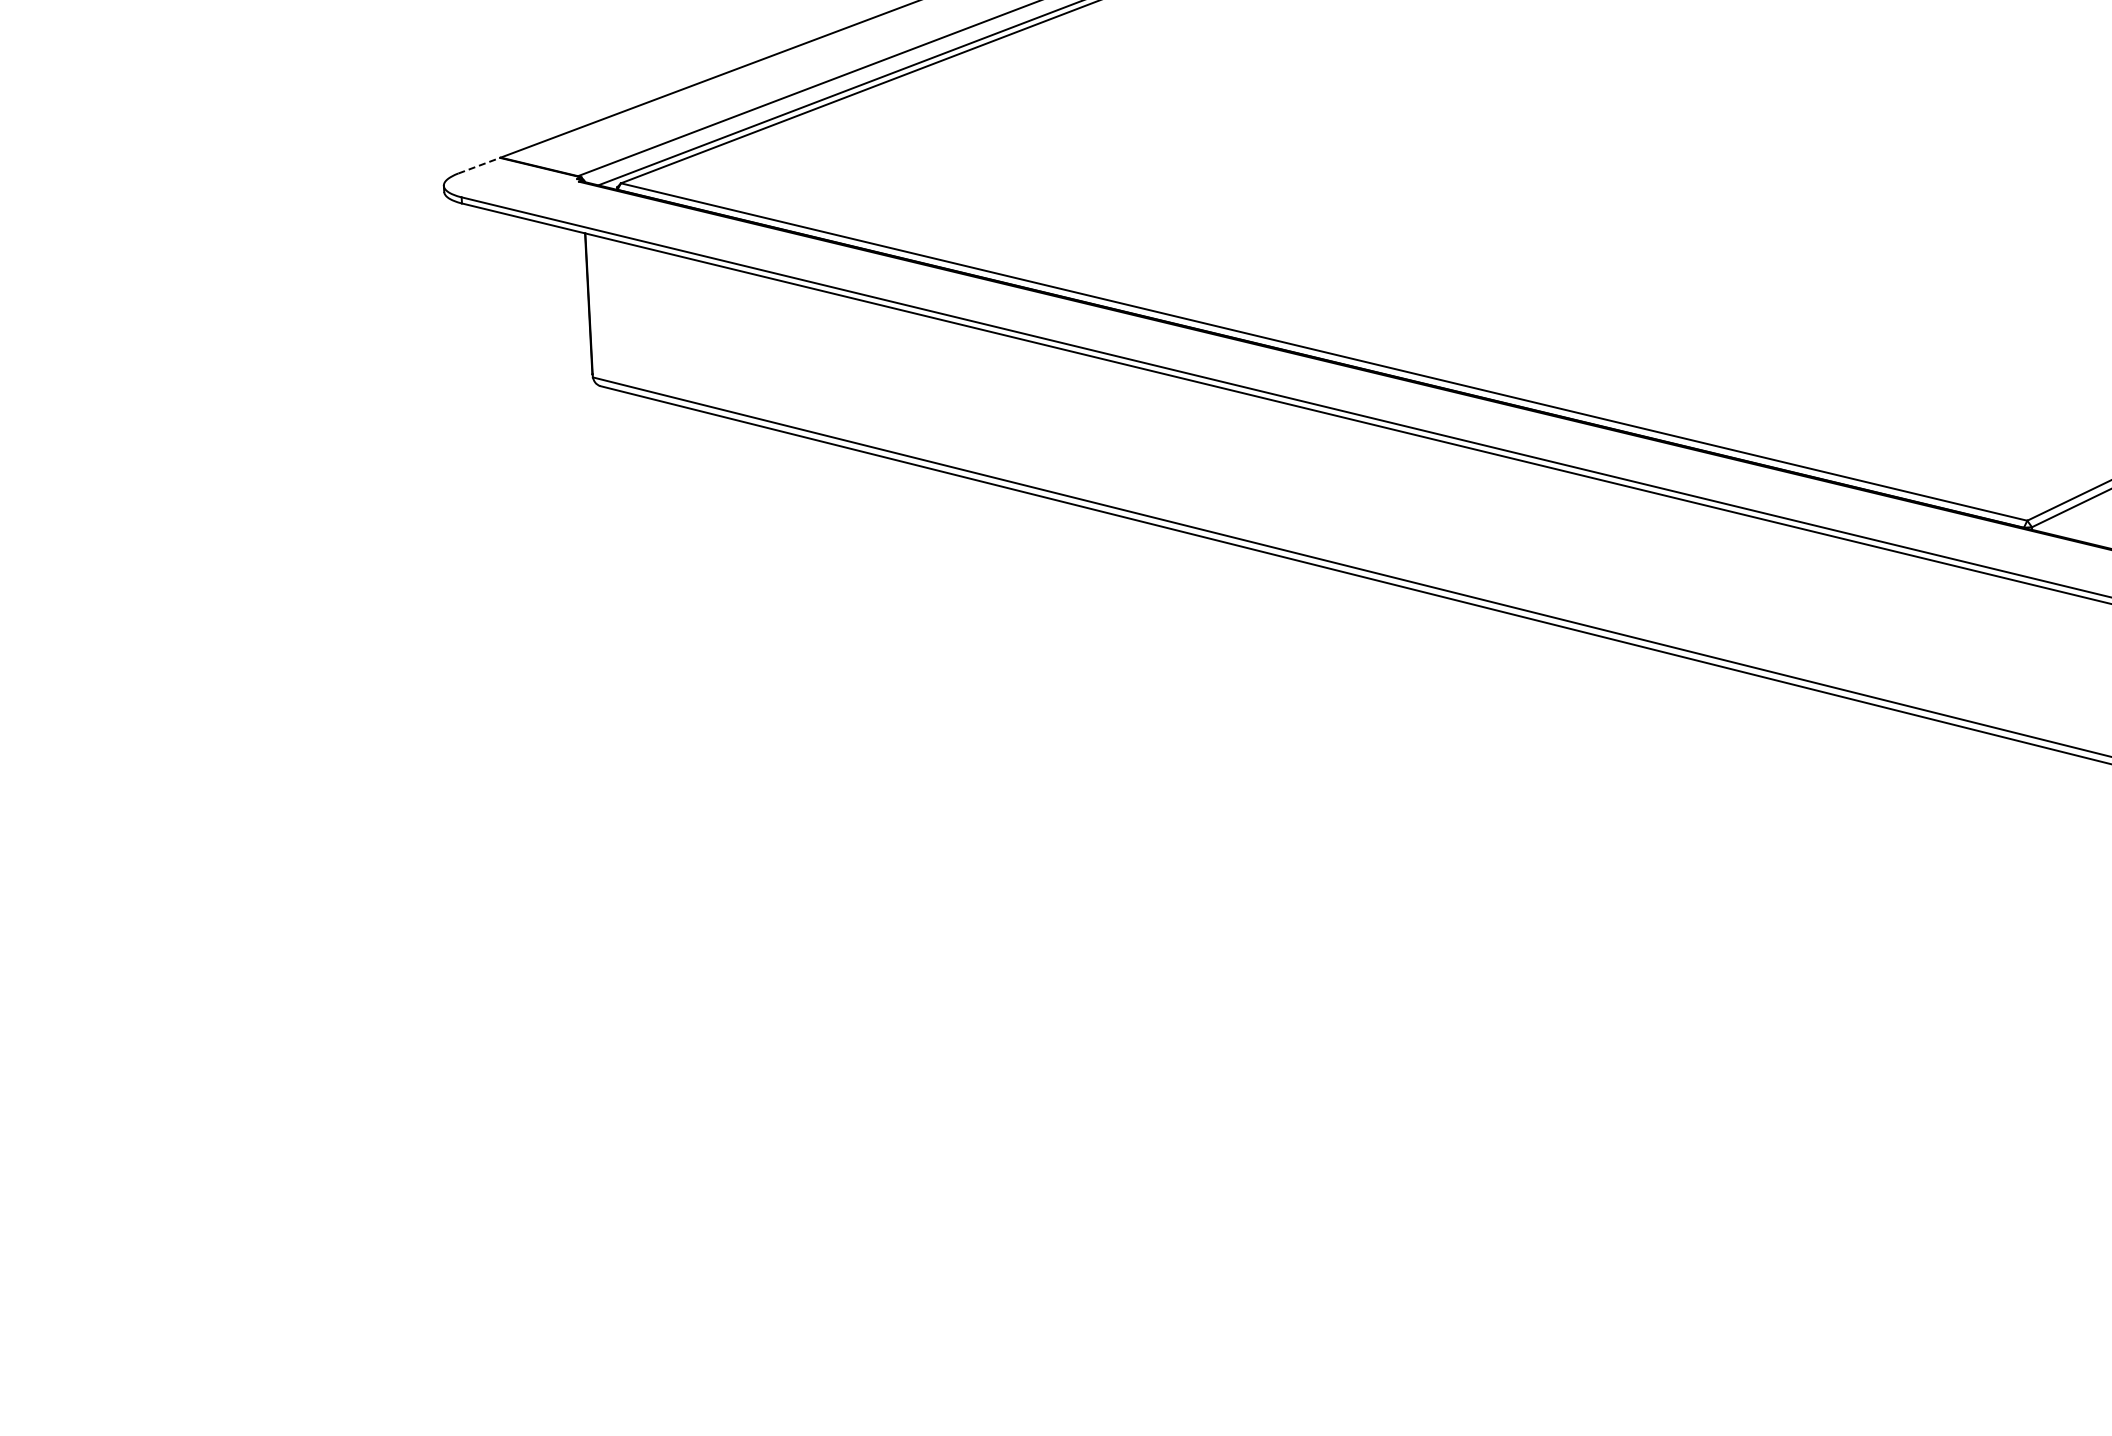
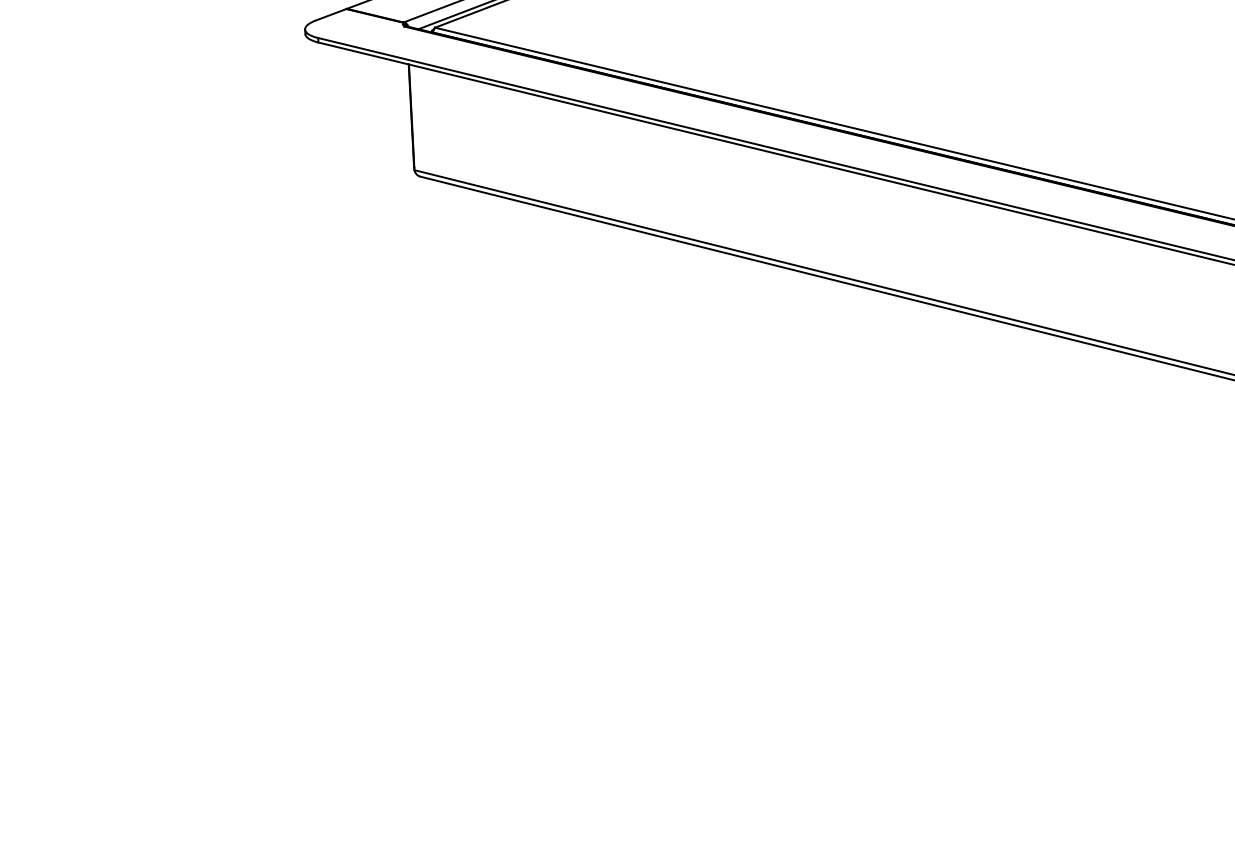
line: (479, 165) -> (331, 14), dashed -> solid

